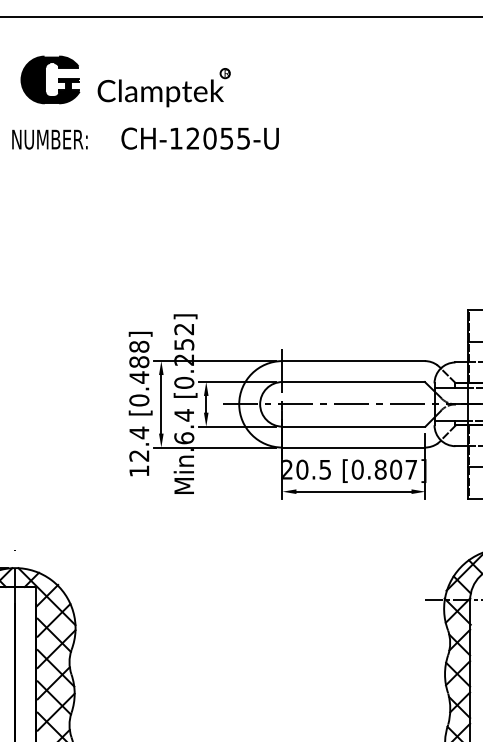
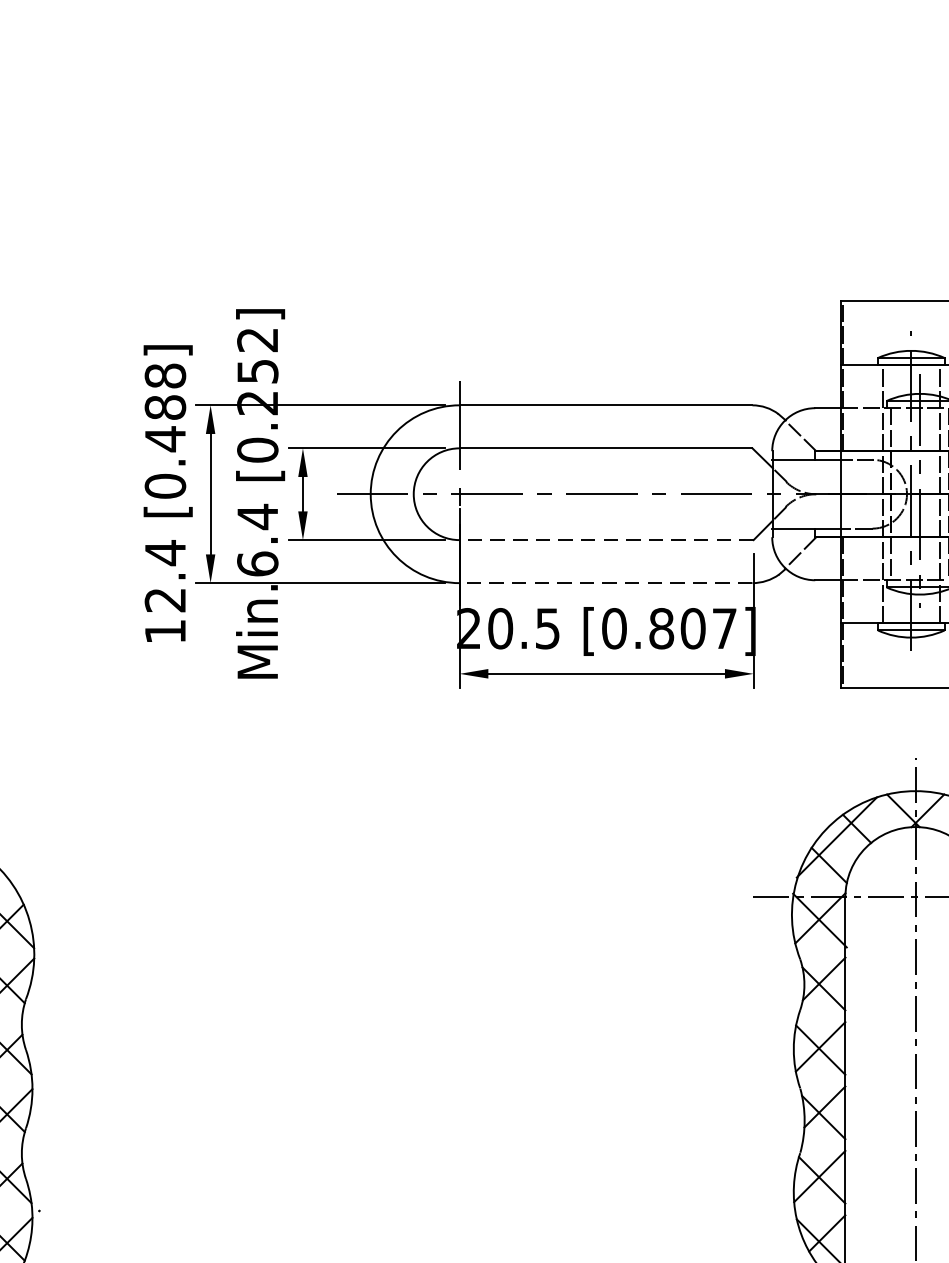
line: (353, 426) -> (605, 539), solid -> dashed
line: (353, 447) -> (605, 582), solid -> dashed

